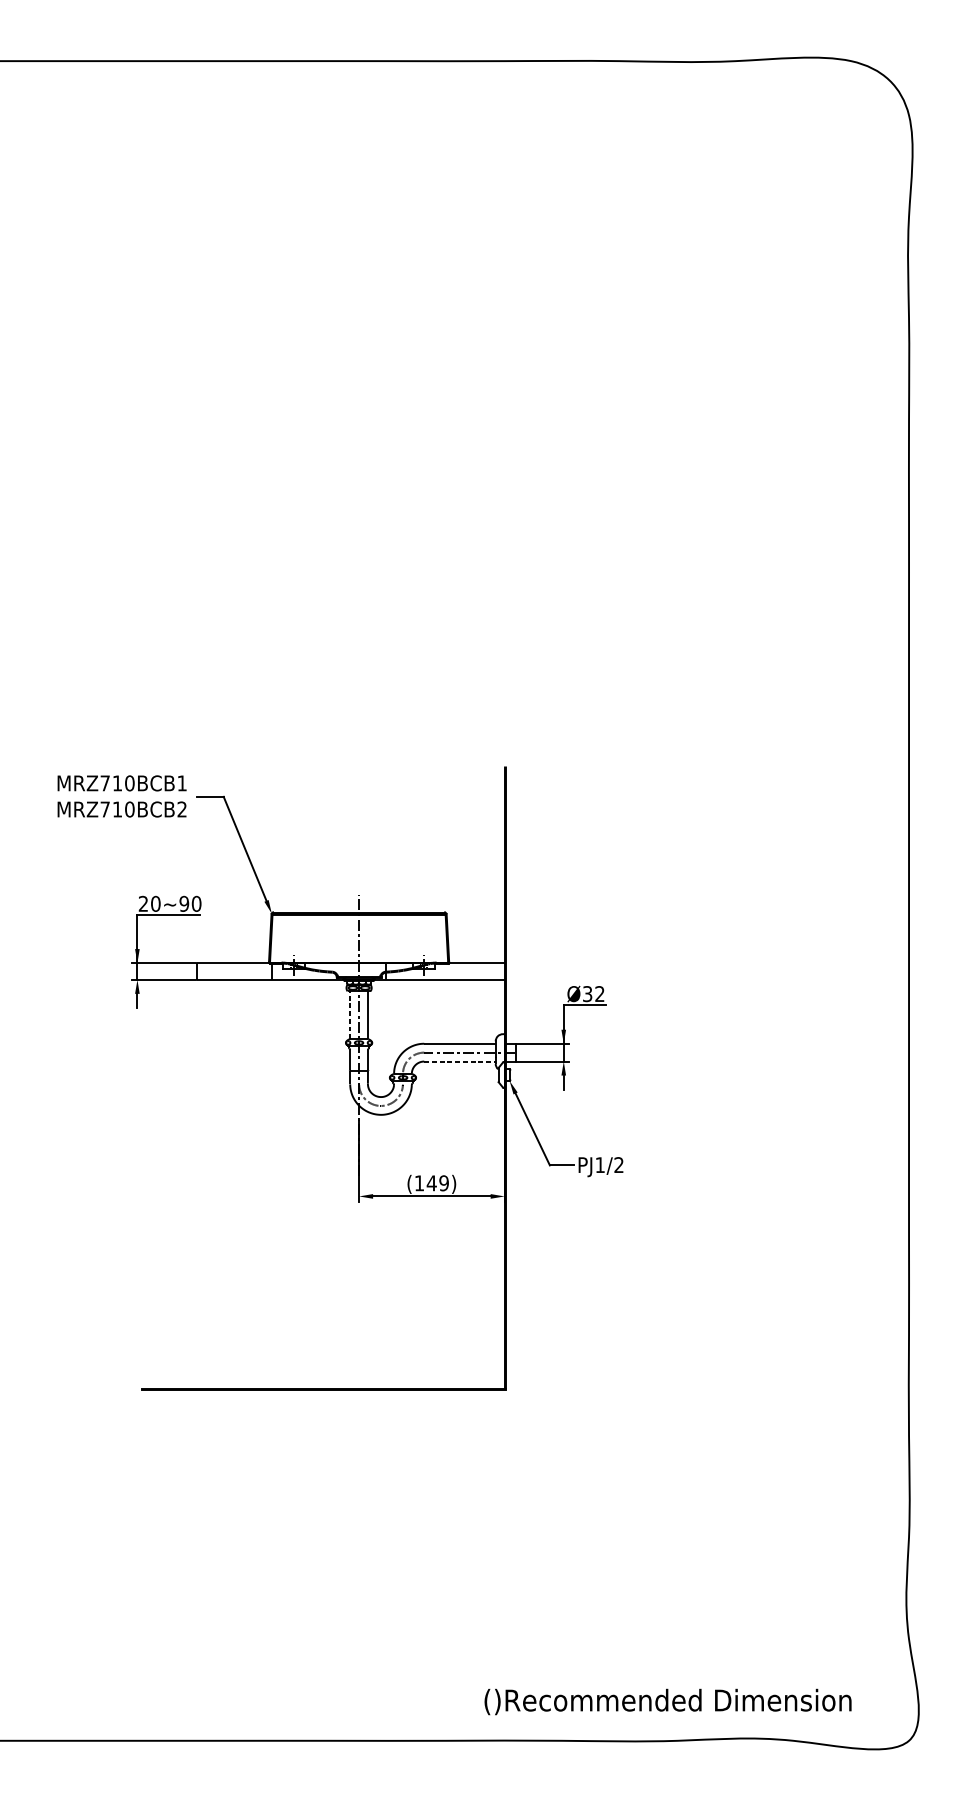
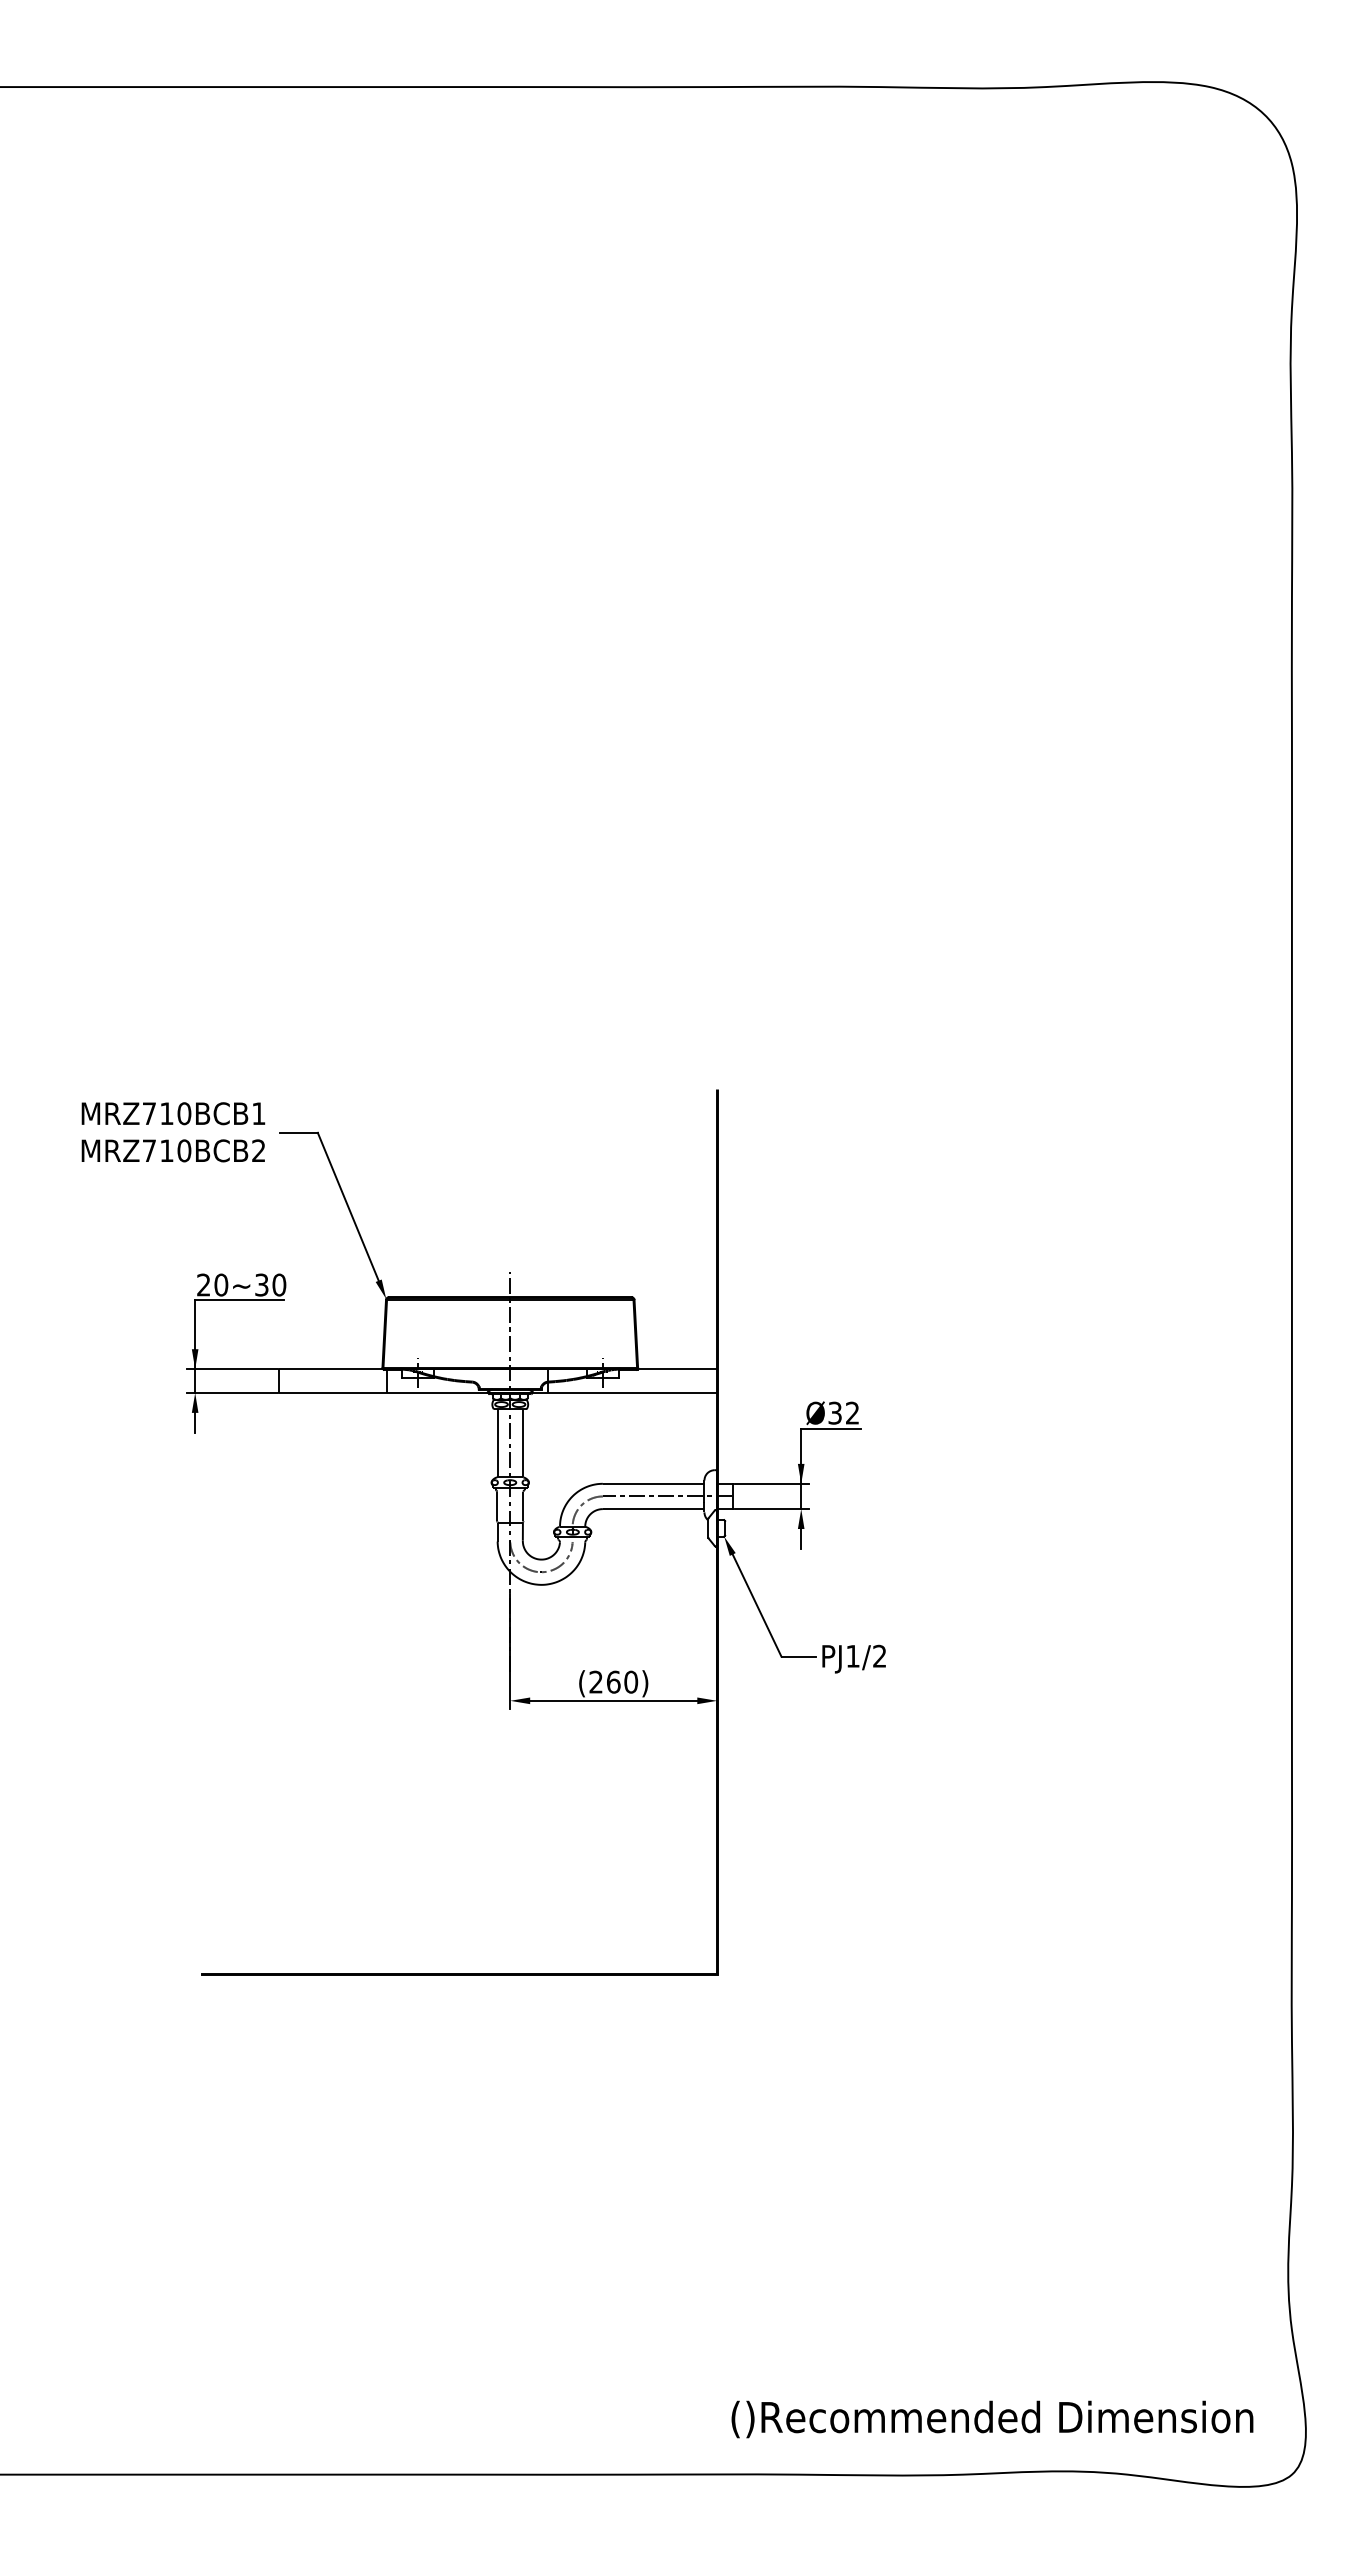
text: (184, 903) -> (261, 1284), 20~90 -> 20~30
line: (350, 1014) -> (497, 1442), dashed -> solid
line: (459, 1061) -> (653, 1509), dashed -> solid
text: (431, 1182) -> (613, 1681), (149) -> (260)
text: (668, 1702) -> (992, 2419), moved

